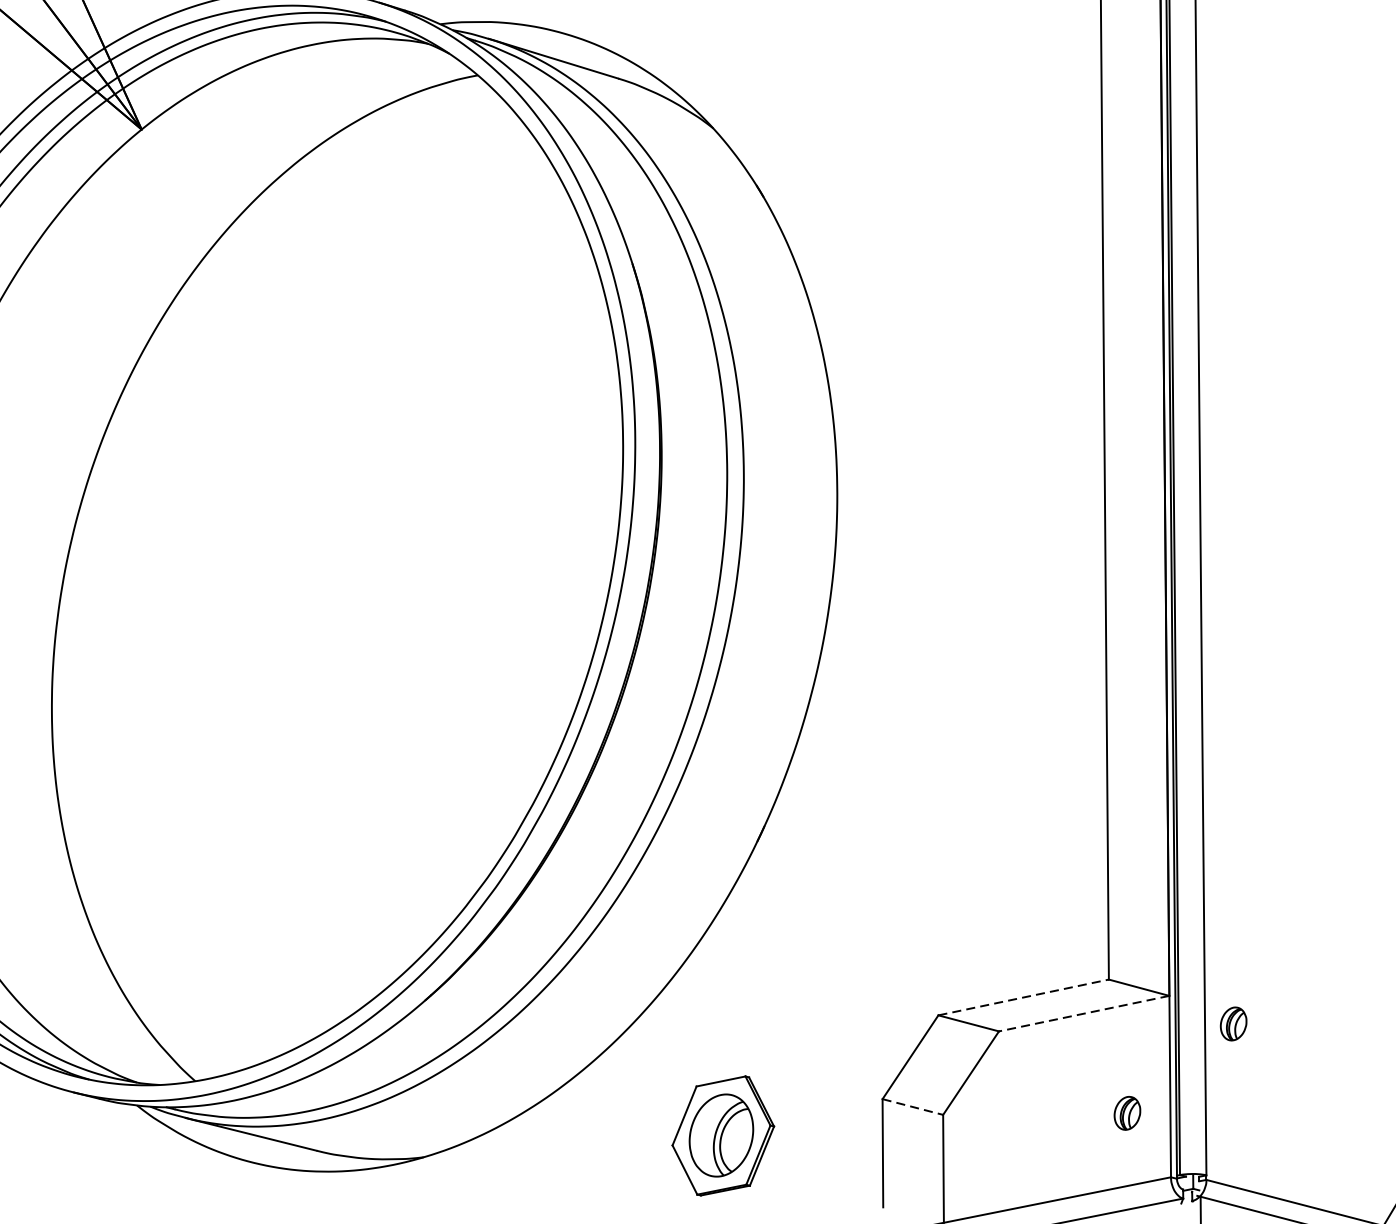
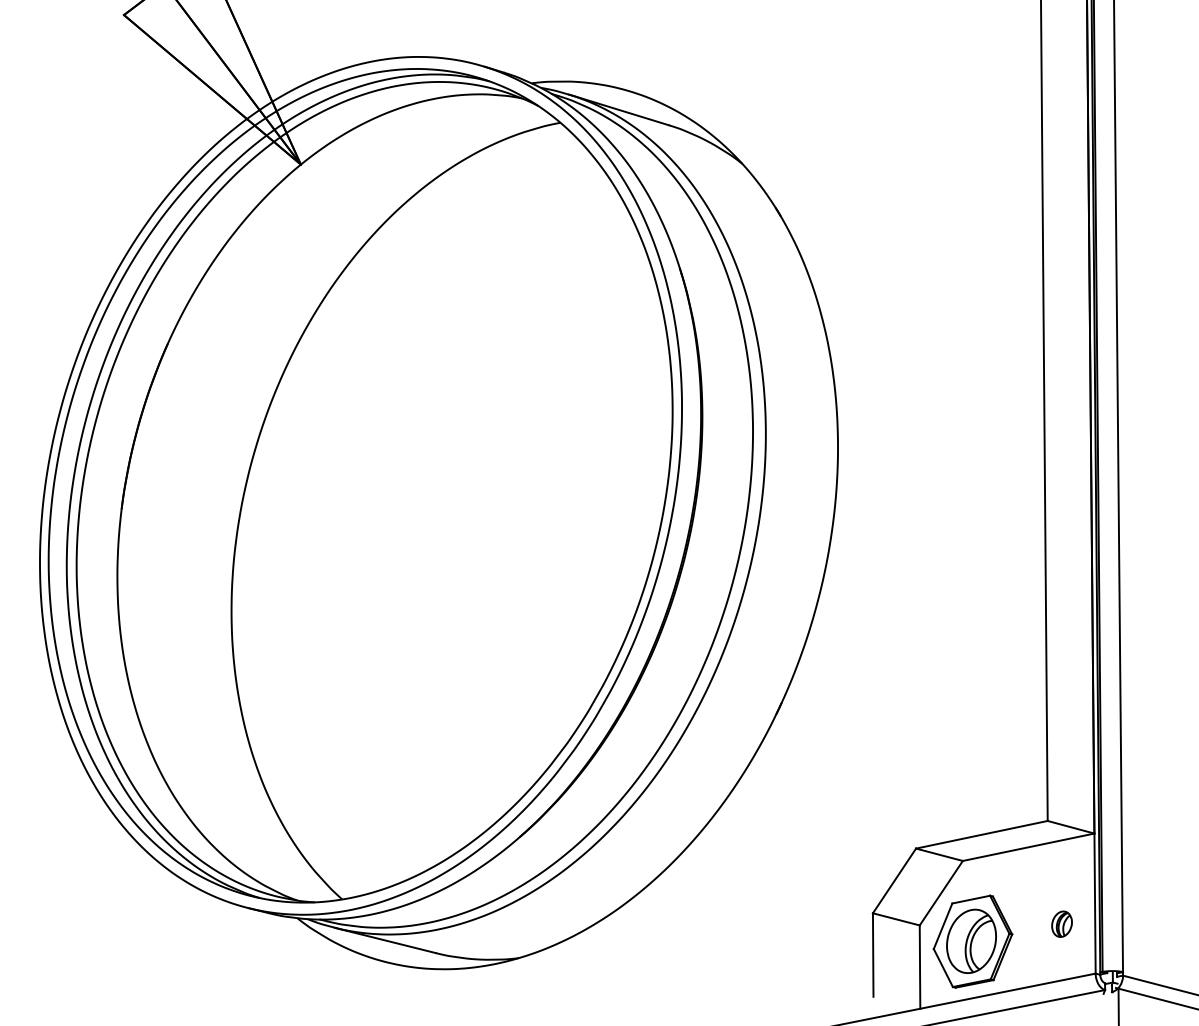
line: (1024, 997) -> (982, 834), dashed -> solid
line: (1084, 1013) -> (1028, 847), dashed -> solid
part: (1232, 1023) -> (1143, 854), removed
line: (913, 1107) -> (896, 919), dashed -> solid
part: (722, 1135) -> (972, 941), moved

